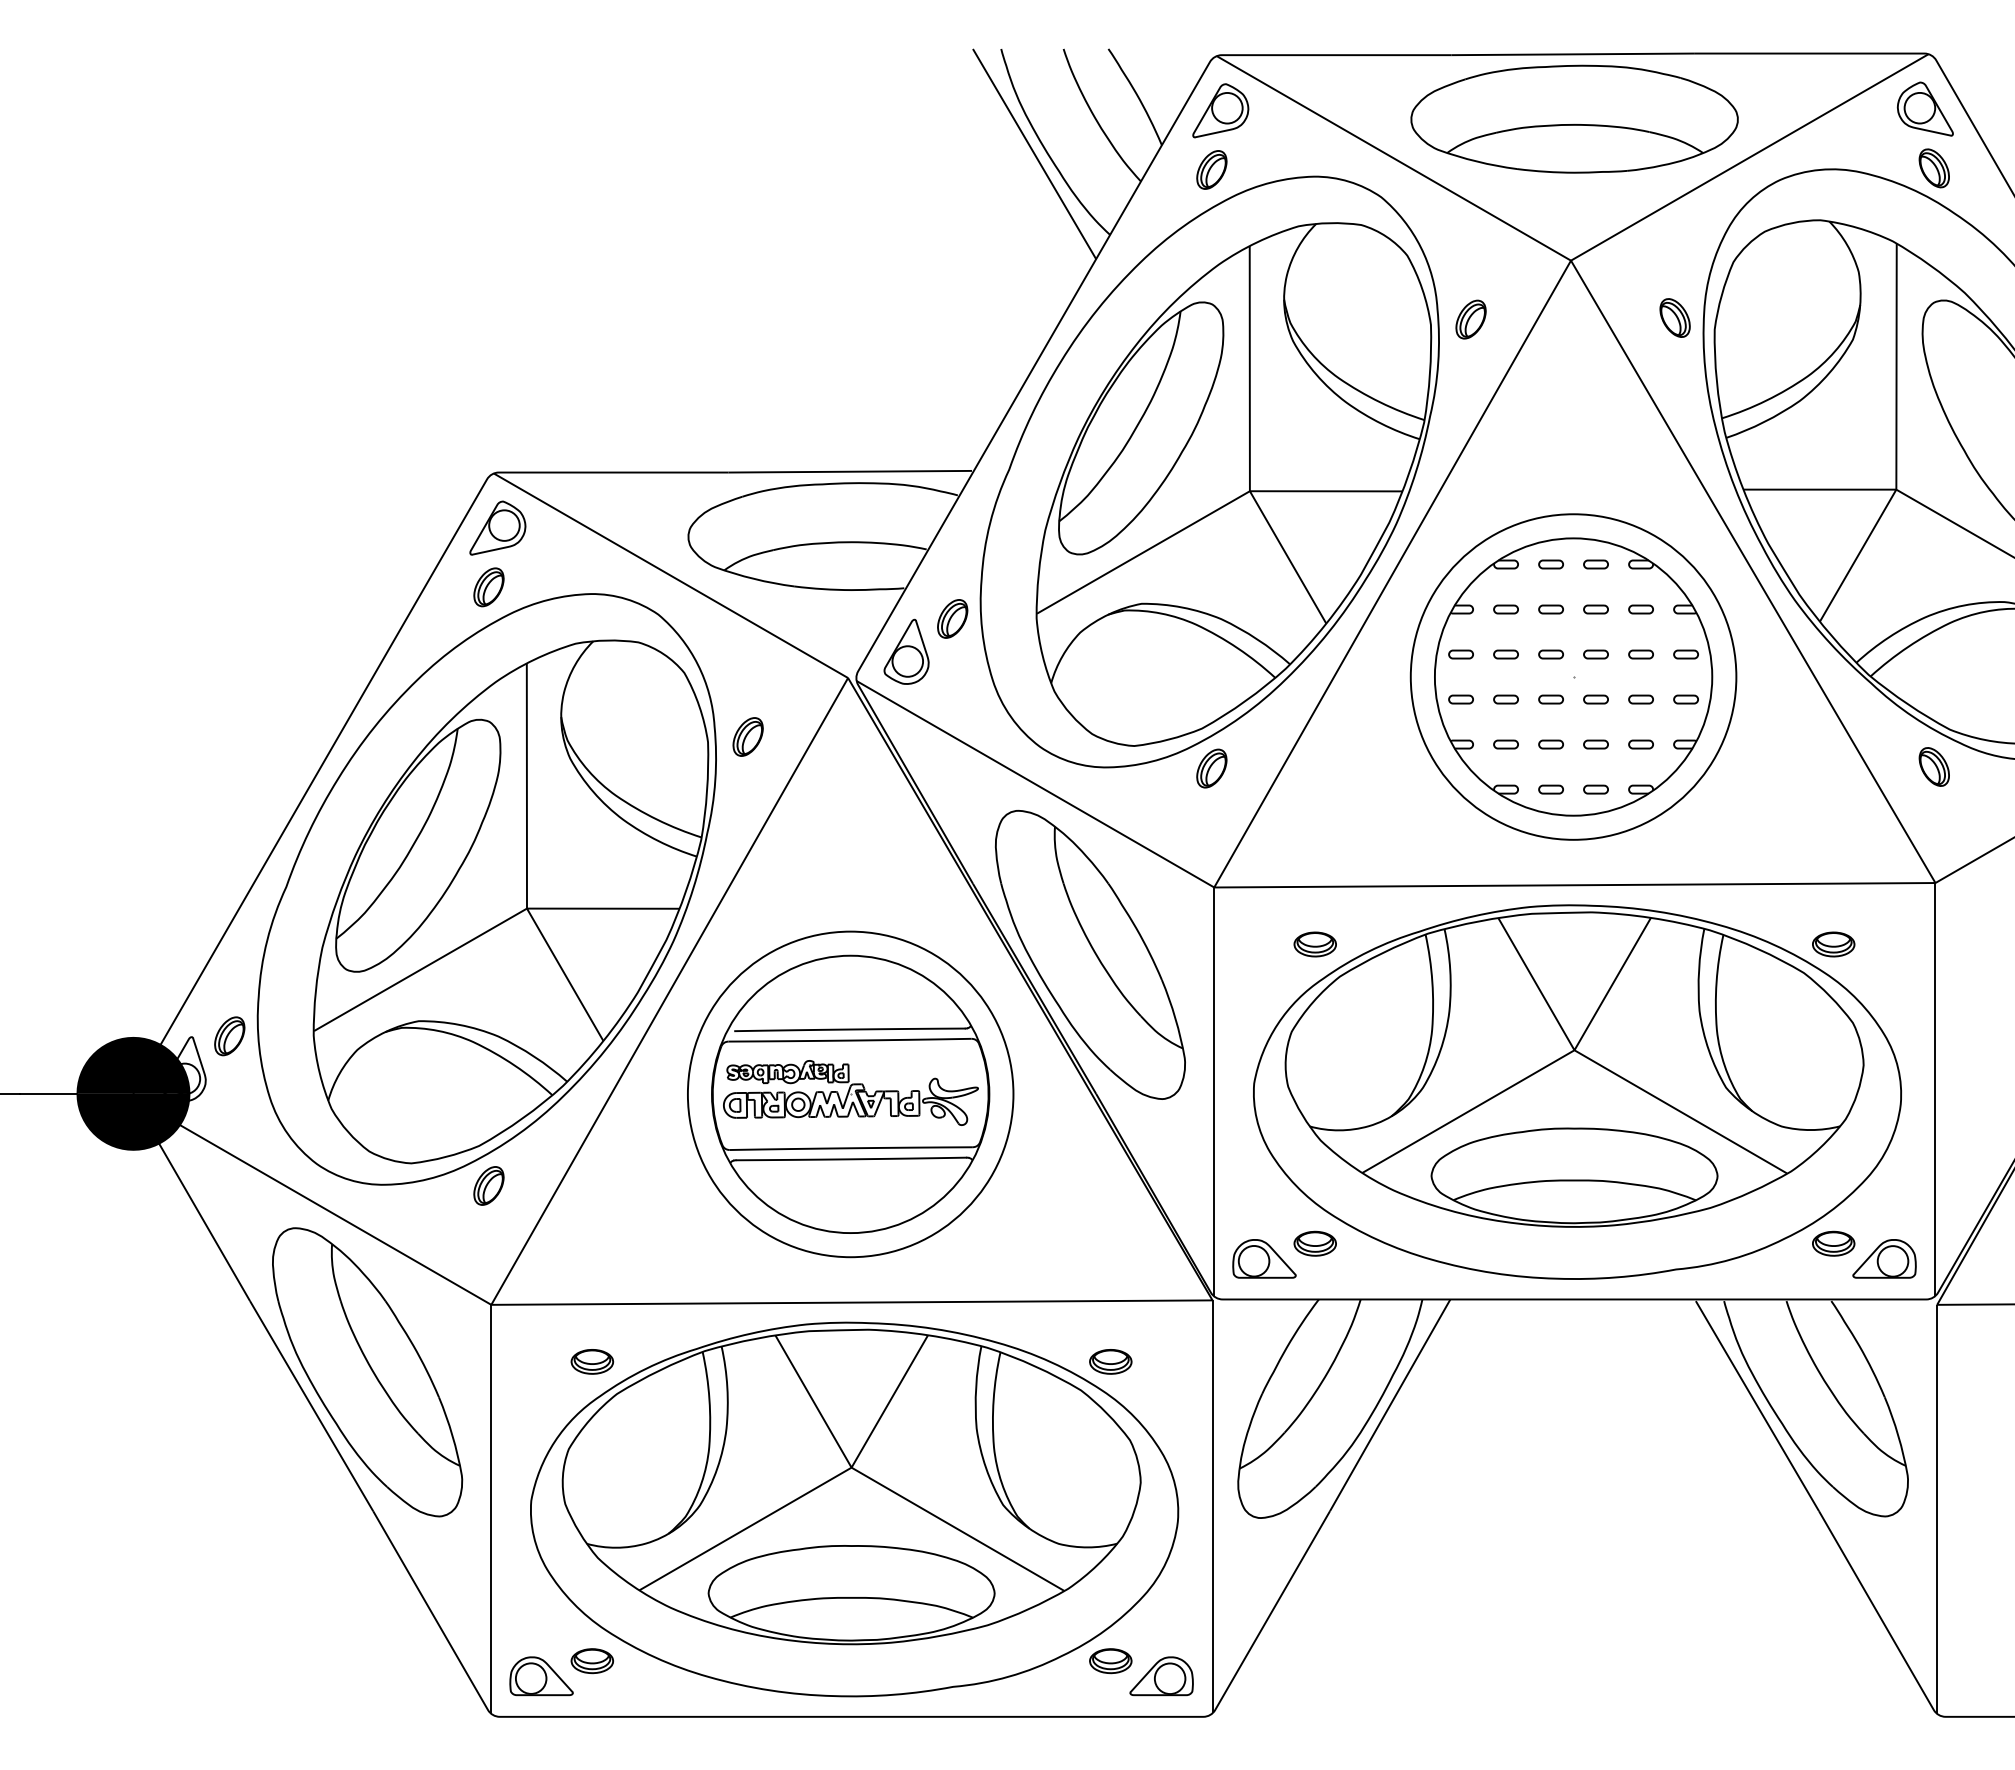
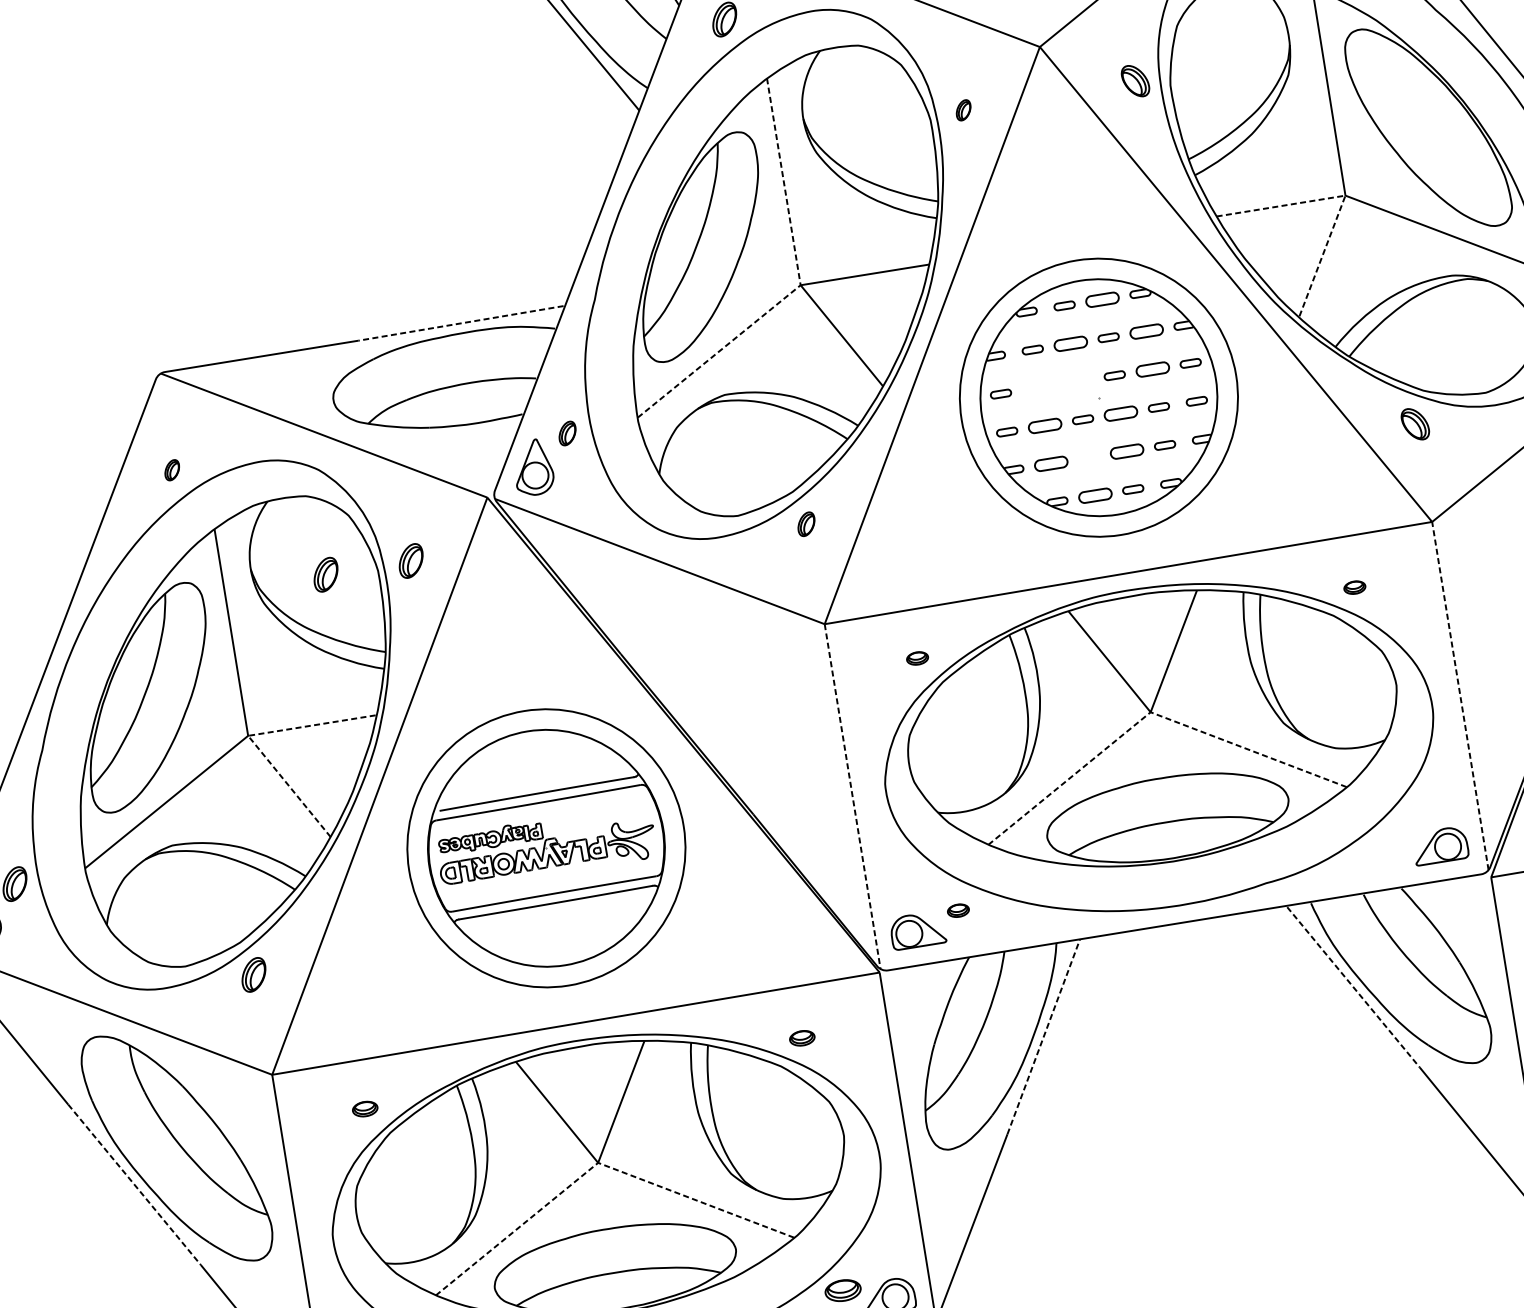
part: (1470, 319) -> (963, 110), size x0.6
line: (850, 471) -> (461, 323), solid -> dashed
line: (1896, 489) -> (1345, 195), solid -> dashed
line: (1249, 491) -> (800, 285), solid -> dashed
part: (497, 527) -> (171, 418), removed
part: (1595, 564) -> (1102, 299), size x1.6
part: (488, 587) -> (171, 470), size x0.6
part: (1550, 609) -> (1070, 343), size x1.6
part: (1640, 609) -> (1146, 331), size x1.6
part: (952, 618) -> (567, 433), size x0.7
part: (1505, 654) -> (1038, 388), removed
part: (1550, 654) -> (1076, 381), removed
part: (1640, 654) -> (1152, 369), size x1.6
part: (1505, 699) -> (1044, 425), size x1.6
part: (1595, 699) -> (1120, 413), size x1.6
part: (646, 736) -> (325, 574), added
part: (1505, 744) -> (1050, 463), size x1.6
part: (1550, 744) -> (1088, 457), removed
part: (1595, 744) -> (1126, 451), size x1.6
part: (1211, 768) -> (806, 524), size x0.7
part: (1550, 789) -> (1094, 495), size x1.6
line: (526, 908) -> (247, 735), solid -> dashed
part: (1314, 944) -> (917, 658), size x0.6
part: (1833, 944) -> (1354, 587), size x0.6
part: (1090, 954) -> (729, 697), removed
line: (1574, 1050) -> (1150, 712), solid -> dashed
line: (1935, 1088) -> (1460, 695), solid -> dashed
line: (1214, 1091) -> (852, 796), solid -> dashed
part: (1314, 1243) -> (957, 910), size x0.6
part: (1833, 1243) -> (1395, 839), removed
part: (592, 1361) -> (365, 1108), size x0.7
part: (1110, 1361) -> (801, 1038), size x0.7
line: (1390, 1405) -> (1044, 1036), solid -> dashed
line: (311, 1406) -> (134, 1185), solid -> dashed
line: (1757, 1406) -> (1353, 987), solid -> dashed
line: (851, 1467) -> (598, 1162), solid -> dashed

